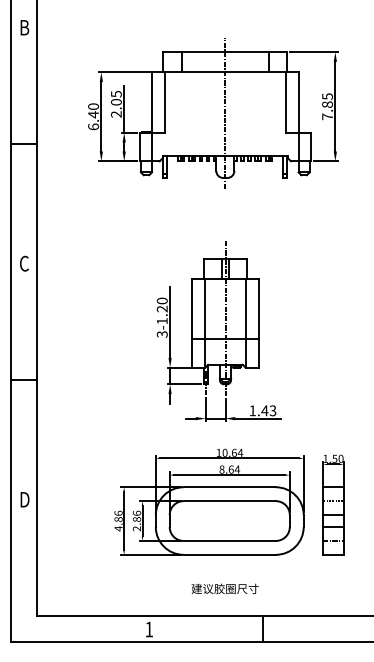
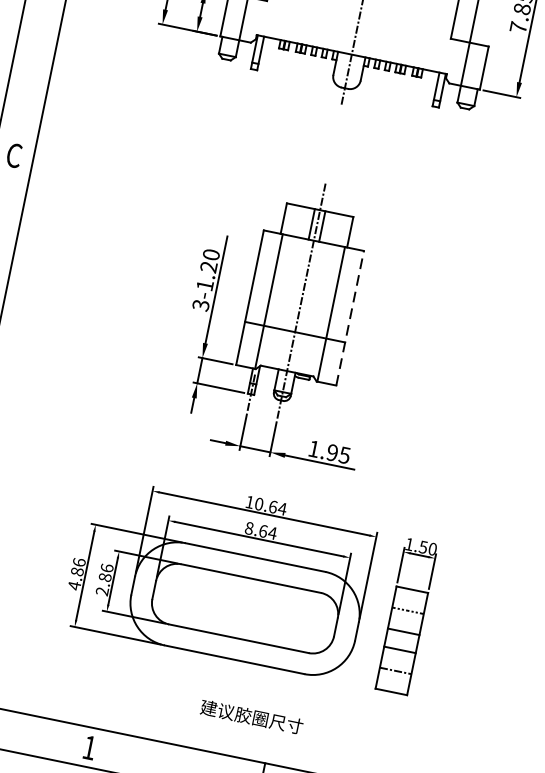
line: (258, 322) -> (350, 317), solid -> dashed
text: (268, 410) -> (338, 453), 1.43 -> 1.95
text: (224, 588) -> (250, 716), moved

